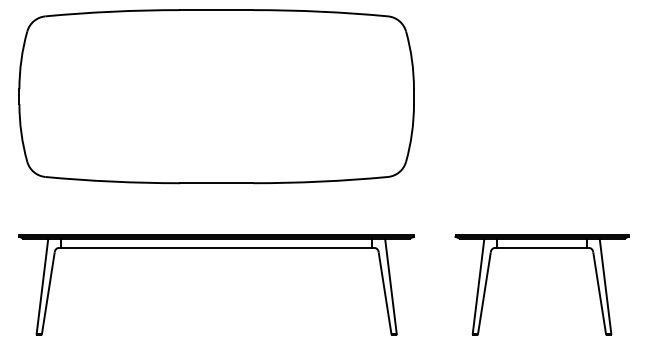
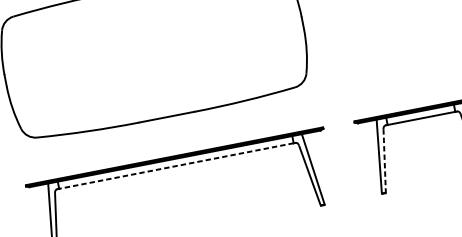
line: (216, 248) -> (176, 166), solid -> dashed
line: (484, 293) -> (384, 161), solid -> dashed

